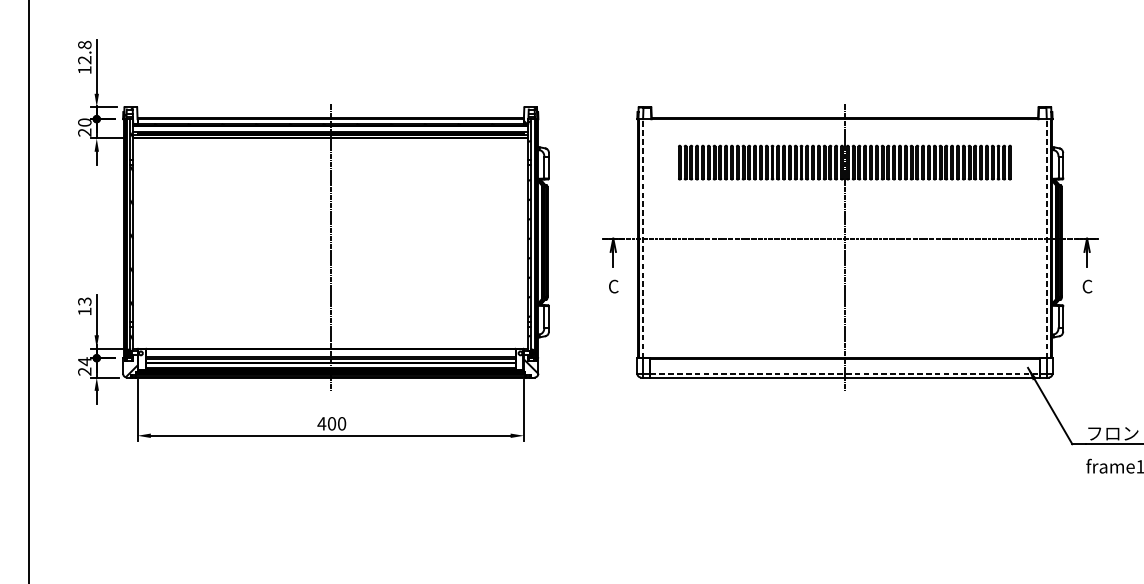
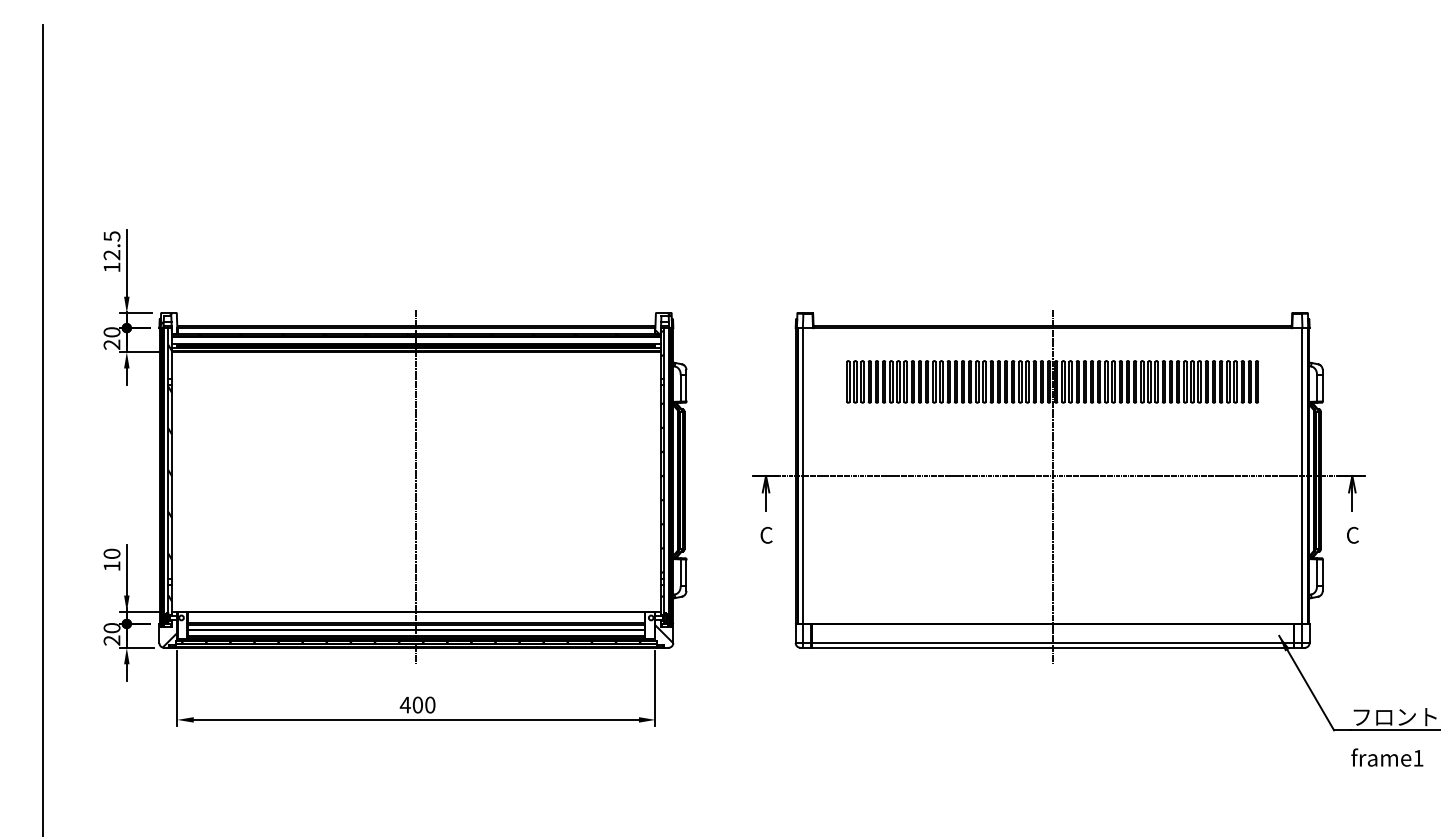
text: (84, 45) -> (111, 236), 12.8 -> 12.5
line: (643, 239) -> (803, 476), dashed -> solid
line: (1046, 239) -> (1302, 476), dashed -> solid
text: (84, 301) -> (111, 553), 13 -> 10
text: (84, 361) -> (111, 627), 24 -> 20
line: (844, 374) -> (1052, 643), dashed -> solid

